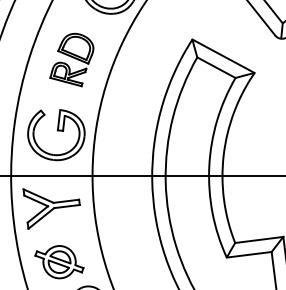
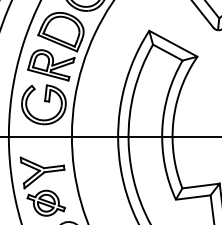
part: (71, 59) -> (55, 46), size x1.67
part: (51, 208) -> (42, 172), moved

